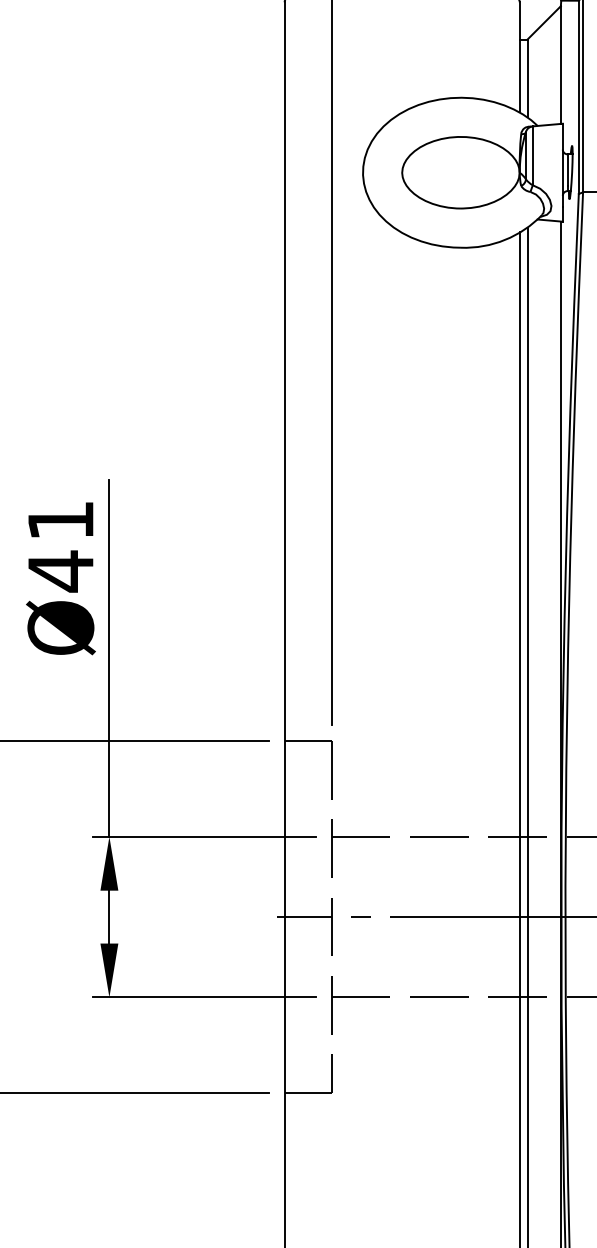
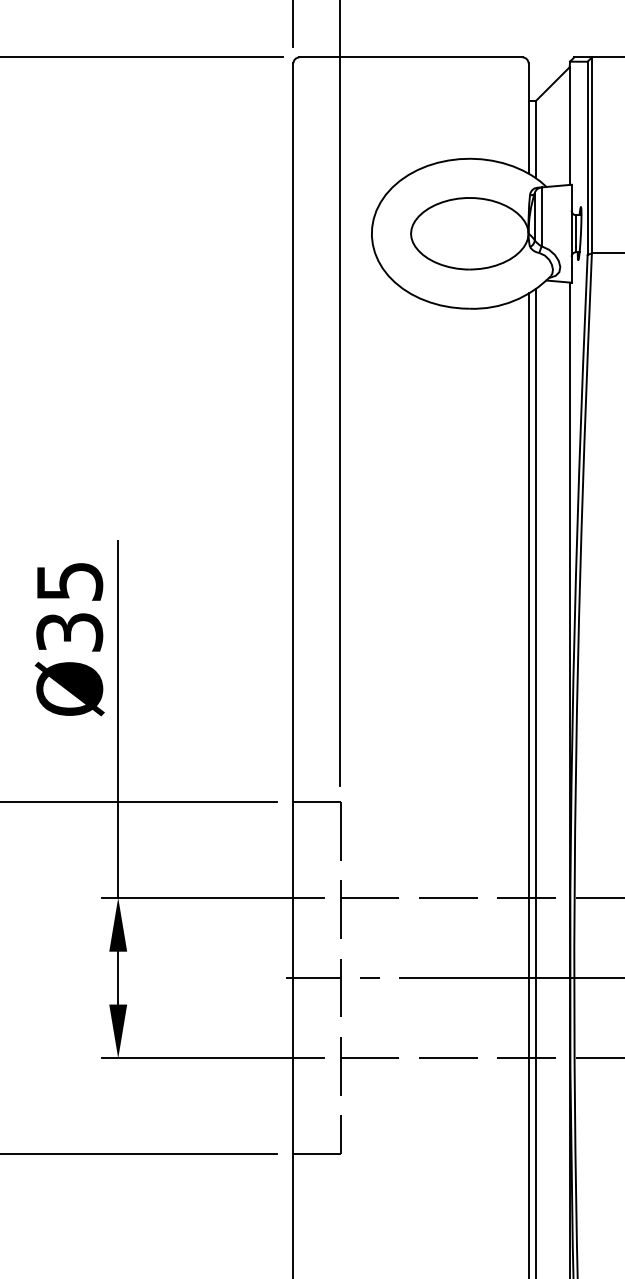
text: (60, 547) -> (69, 608), Ø41 -> Ø35

